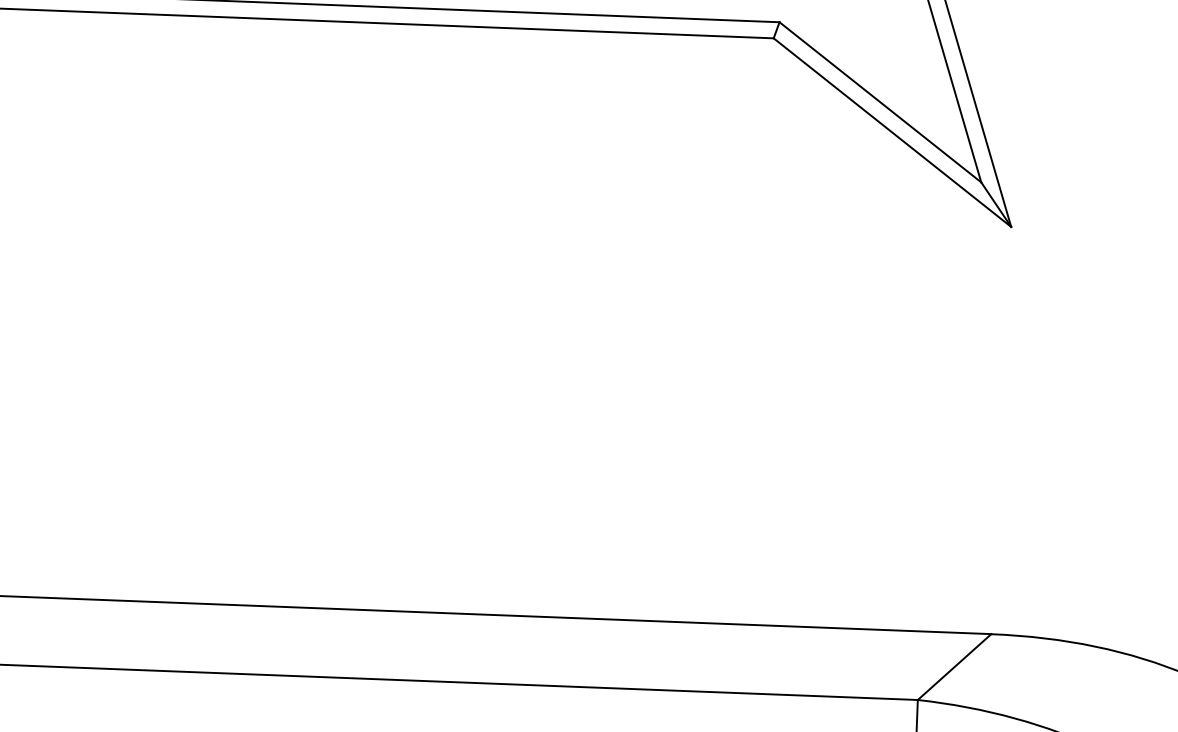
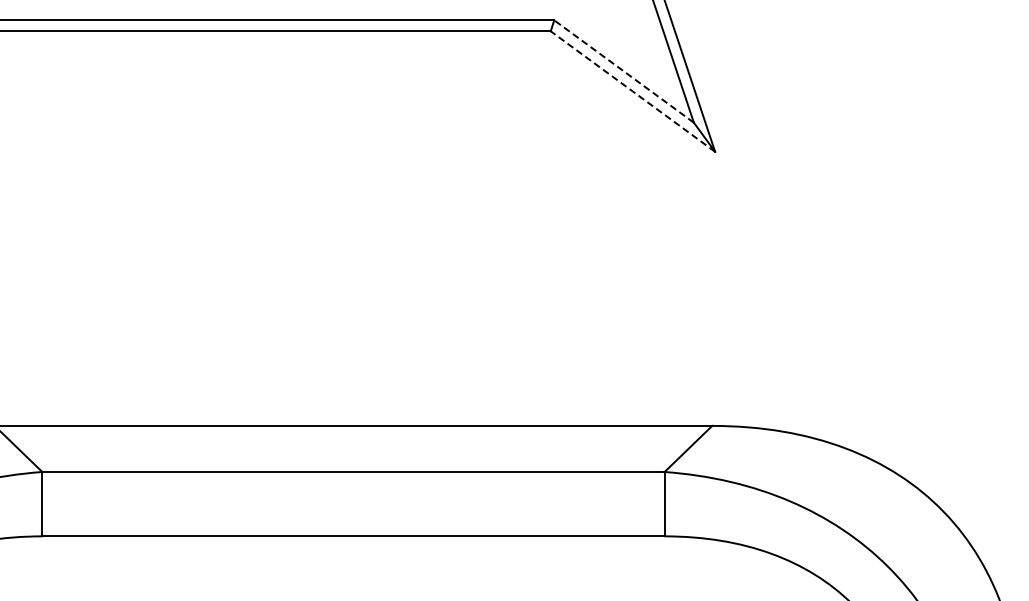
line: (881, 102) -> (624, 71), solid -> dashed
line: (891, 132) -> (632, 91), solid -> dashed

